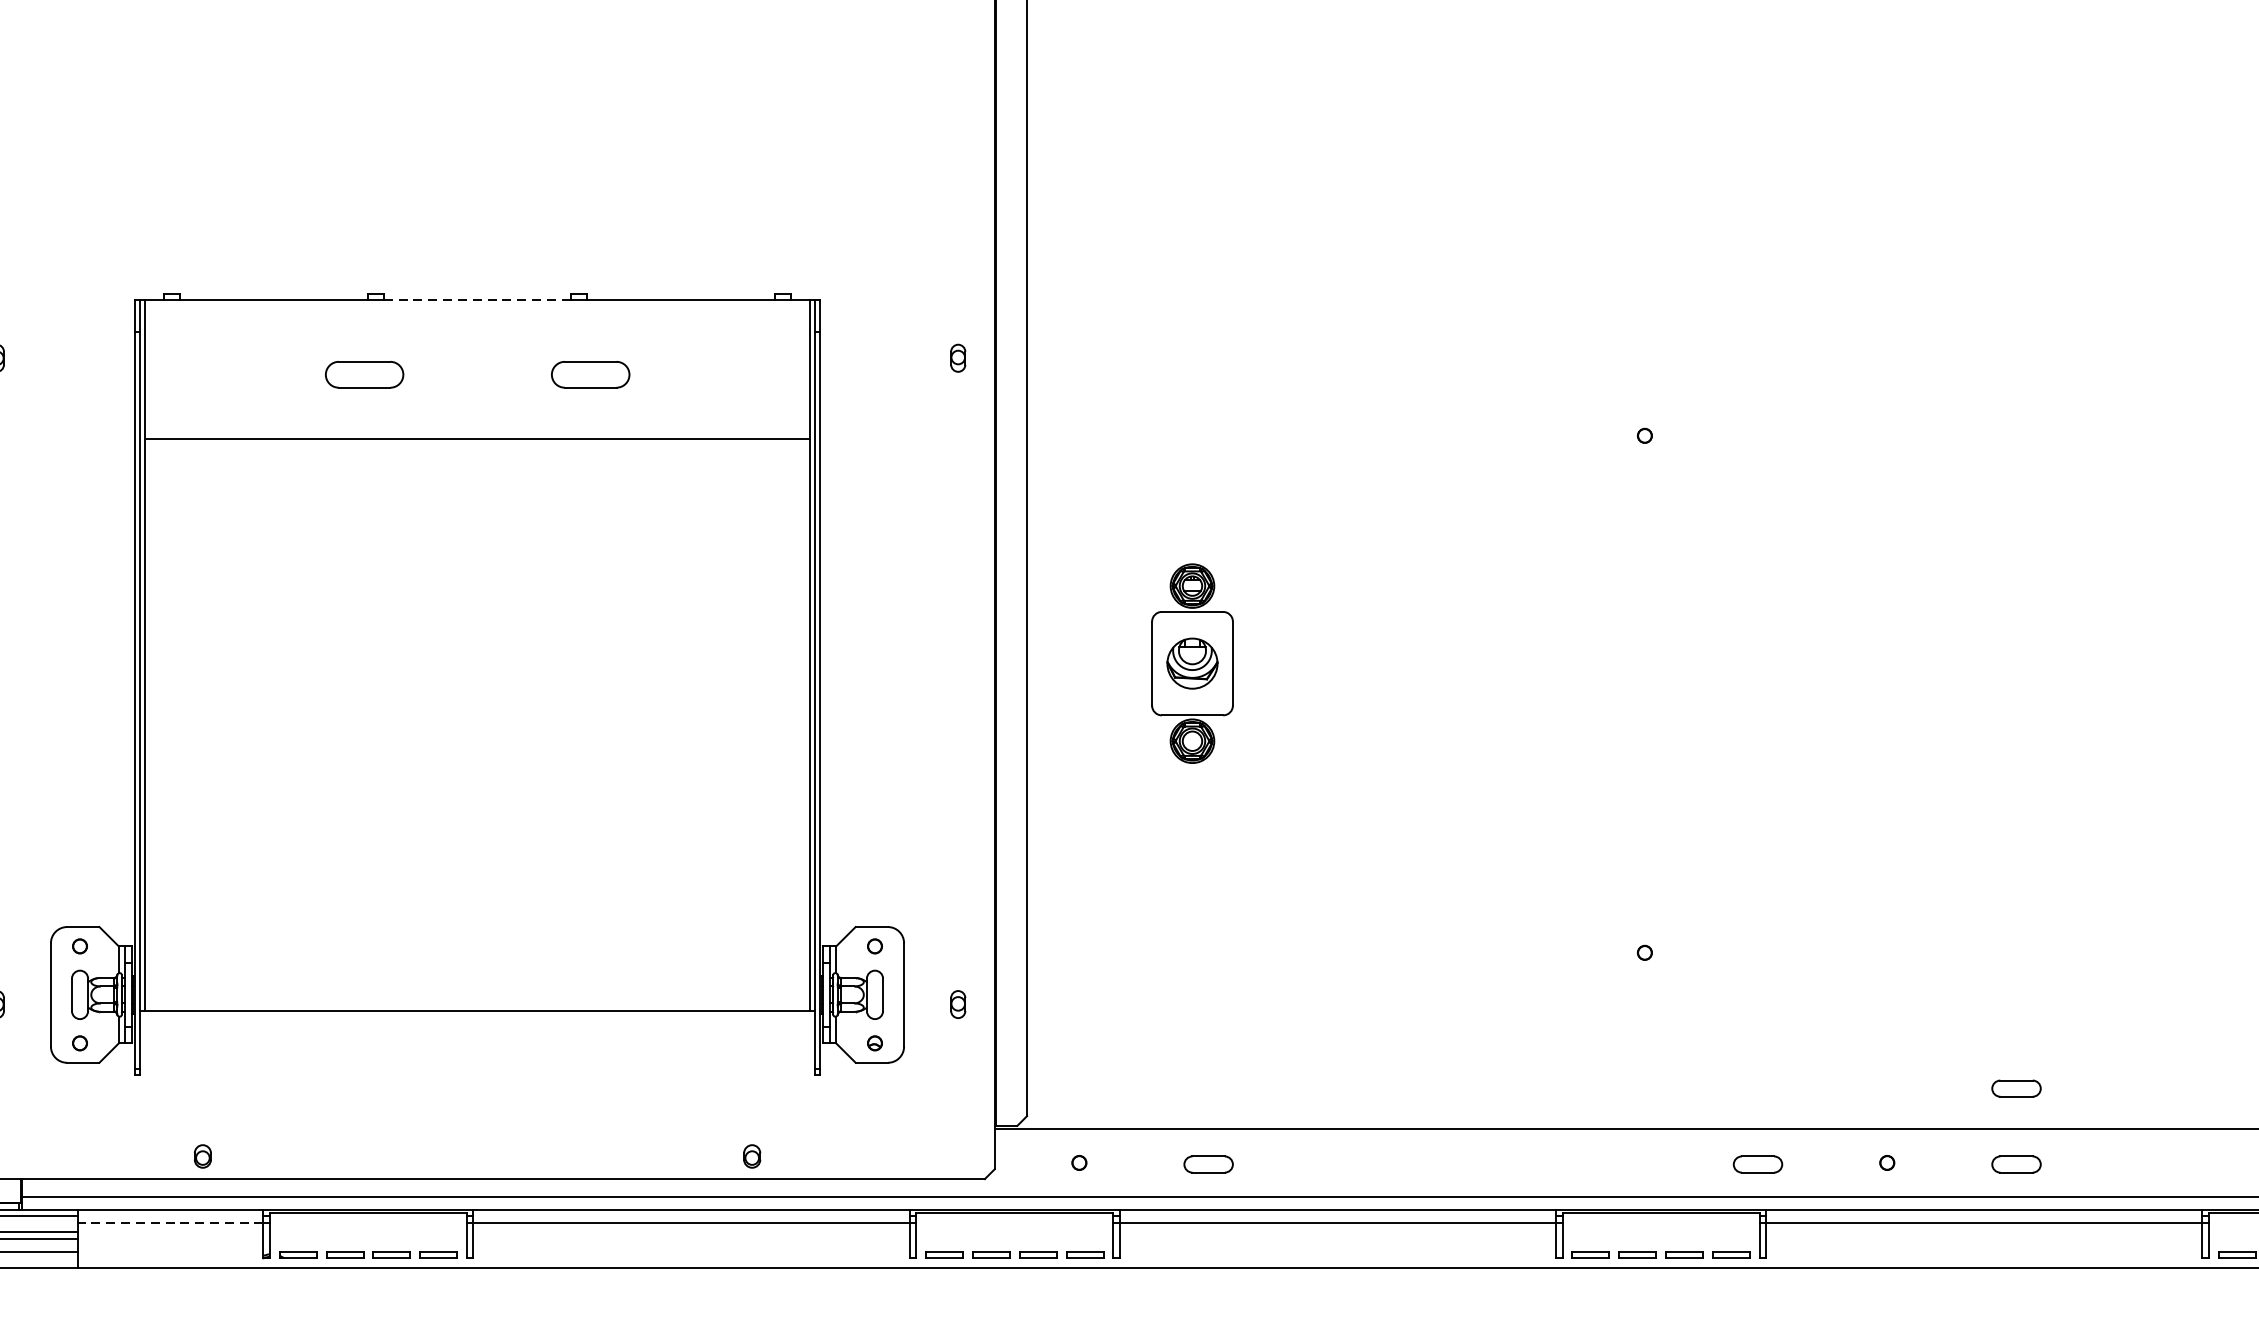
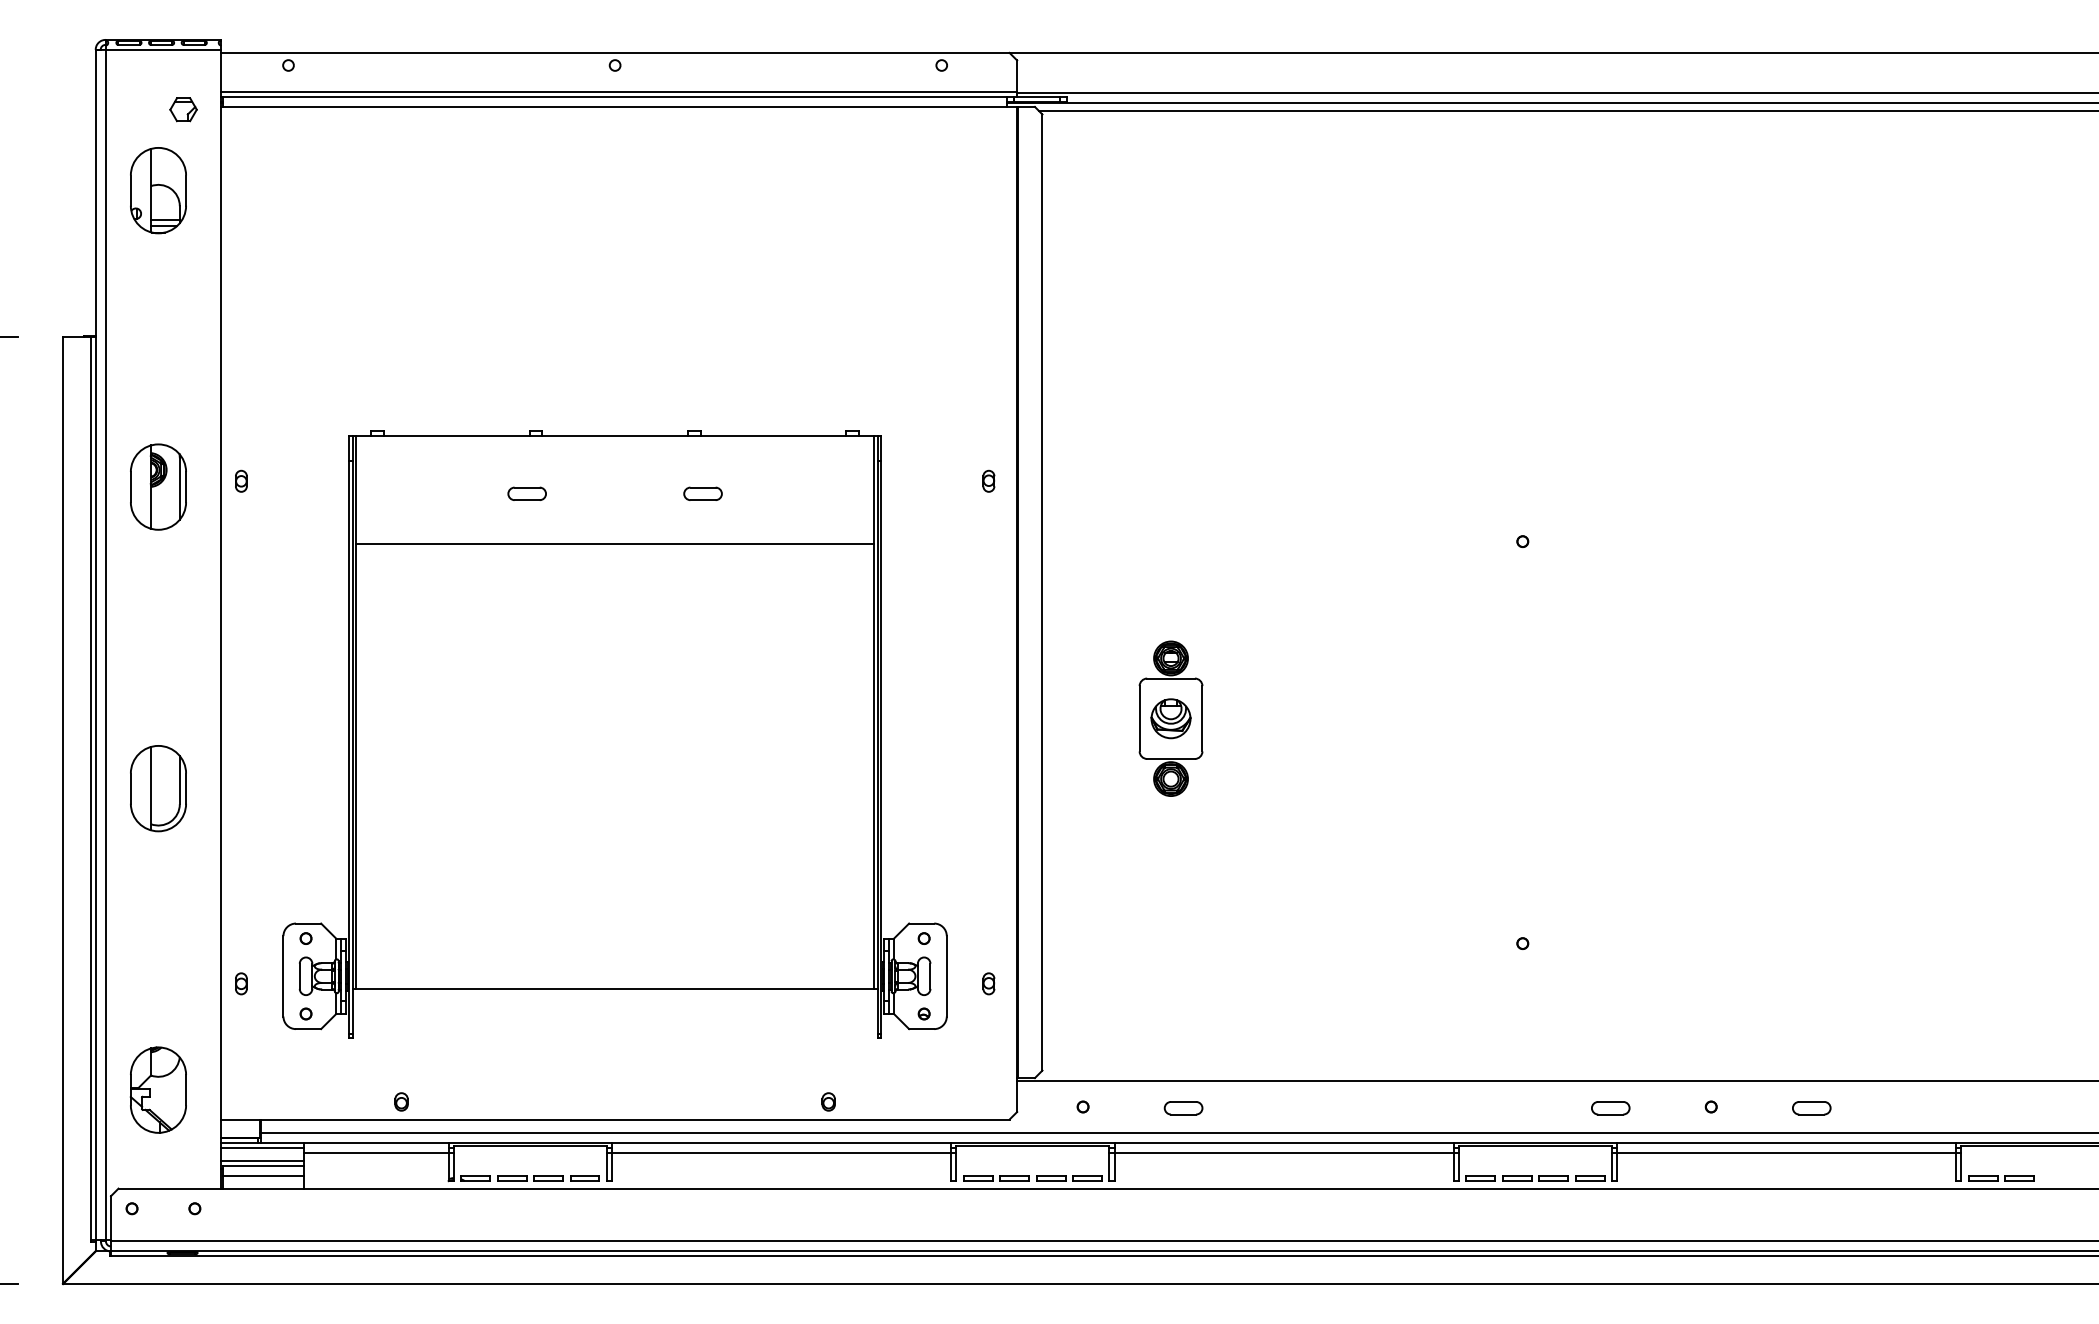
line: (478, 300) -> (615, 436), dashed -> solid
part: (363, 373) -> (526, 493), size x0.62
part: (589, 373) -> (702, 493), size x0.62
part: (2016, 1089) -> (1811, 1049), removed
line: (169, 1222) -> (375, 1153), dashed -> solid

